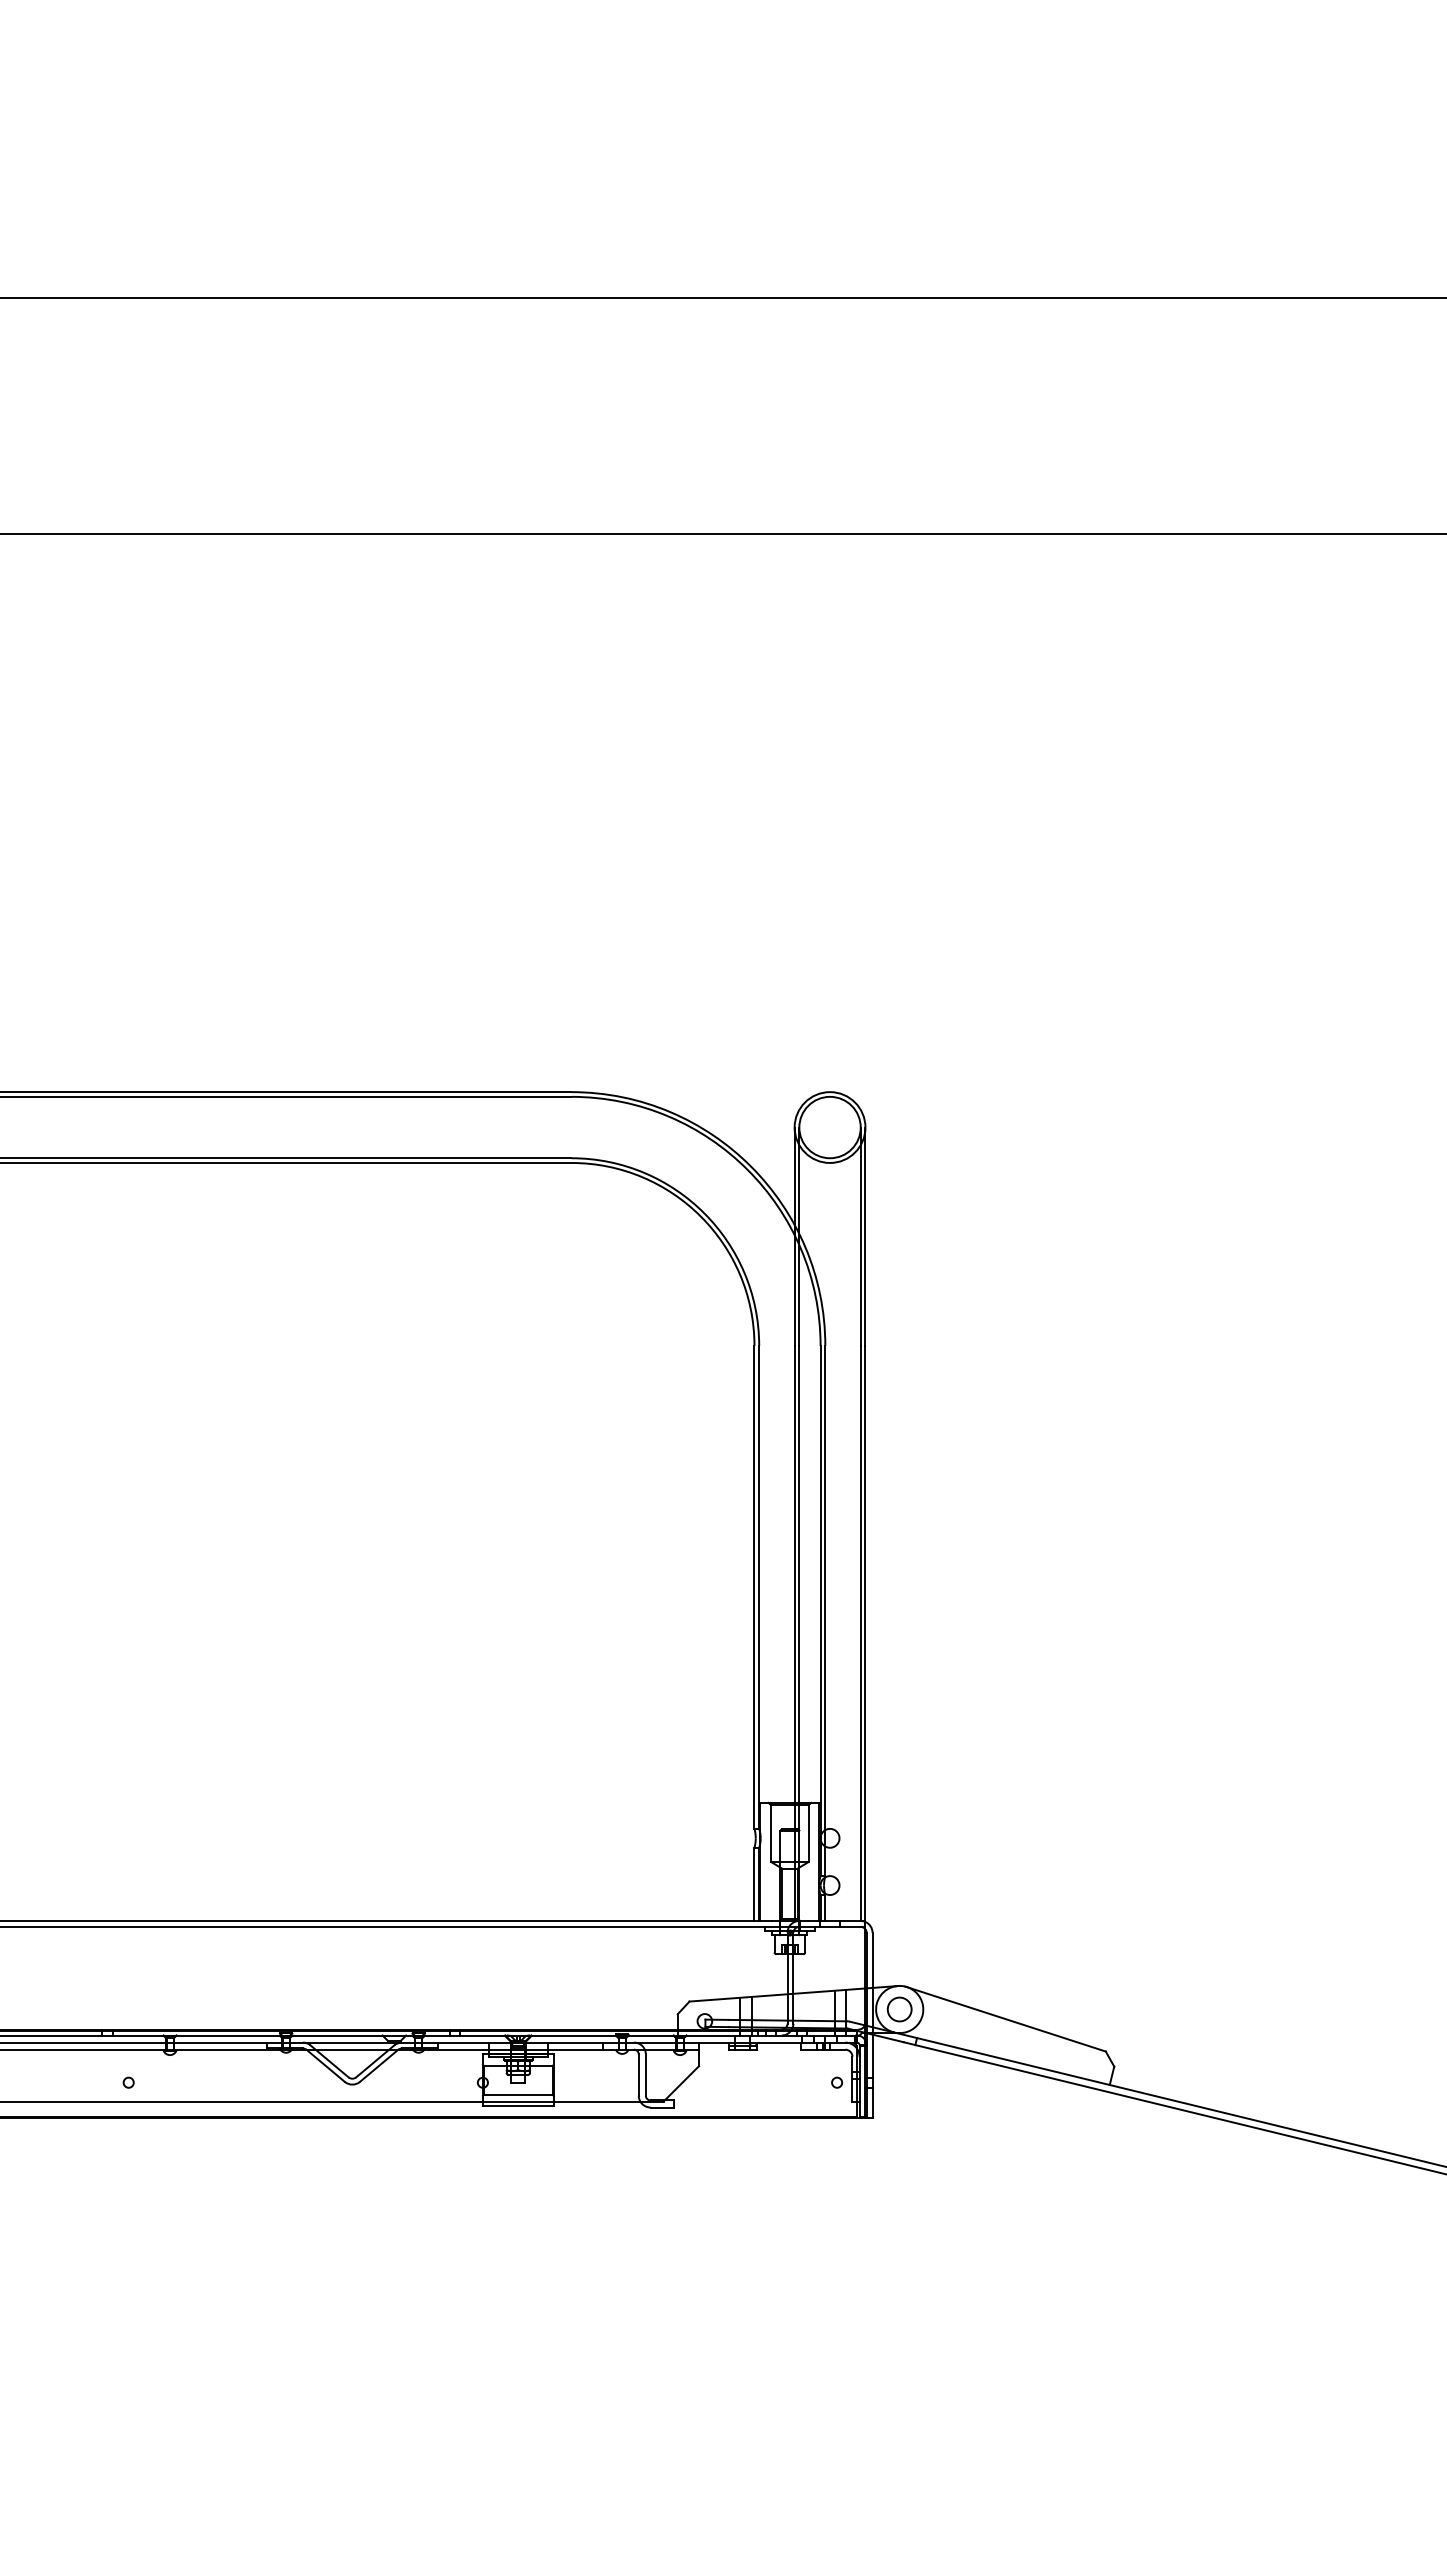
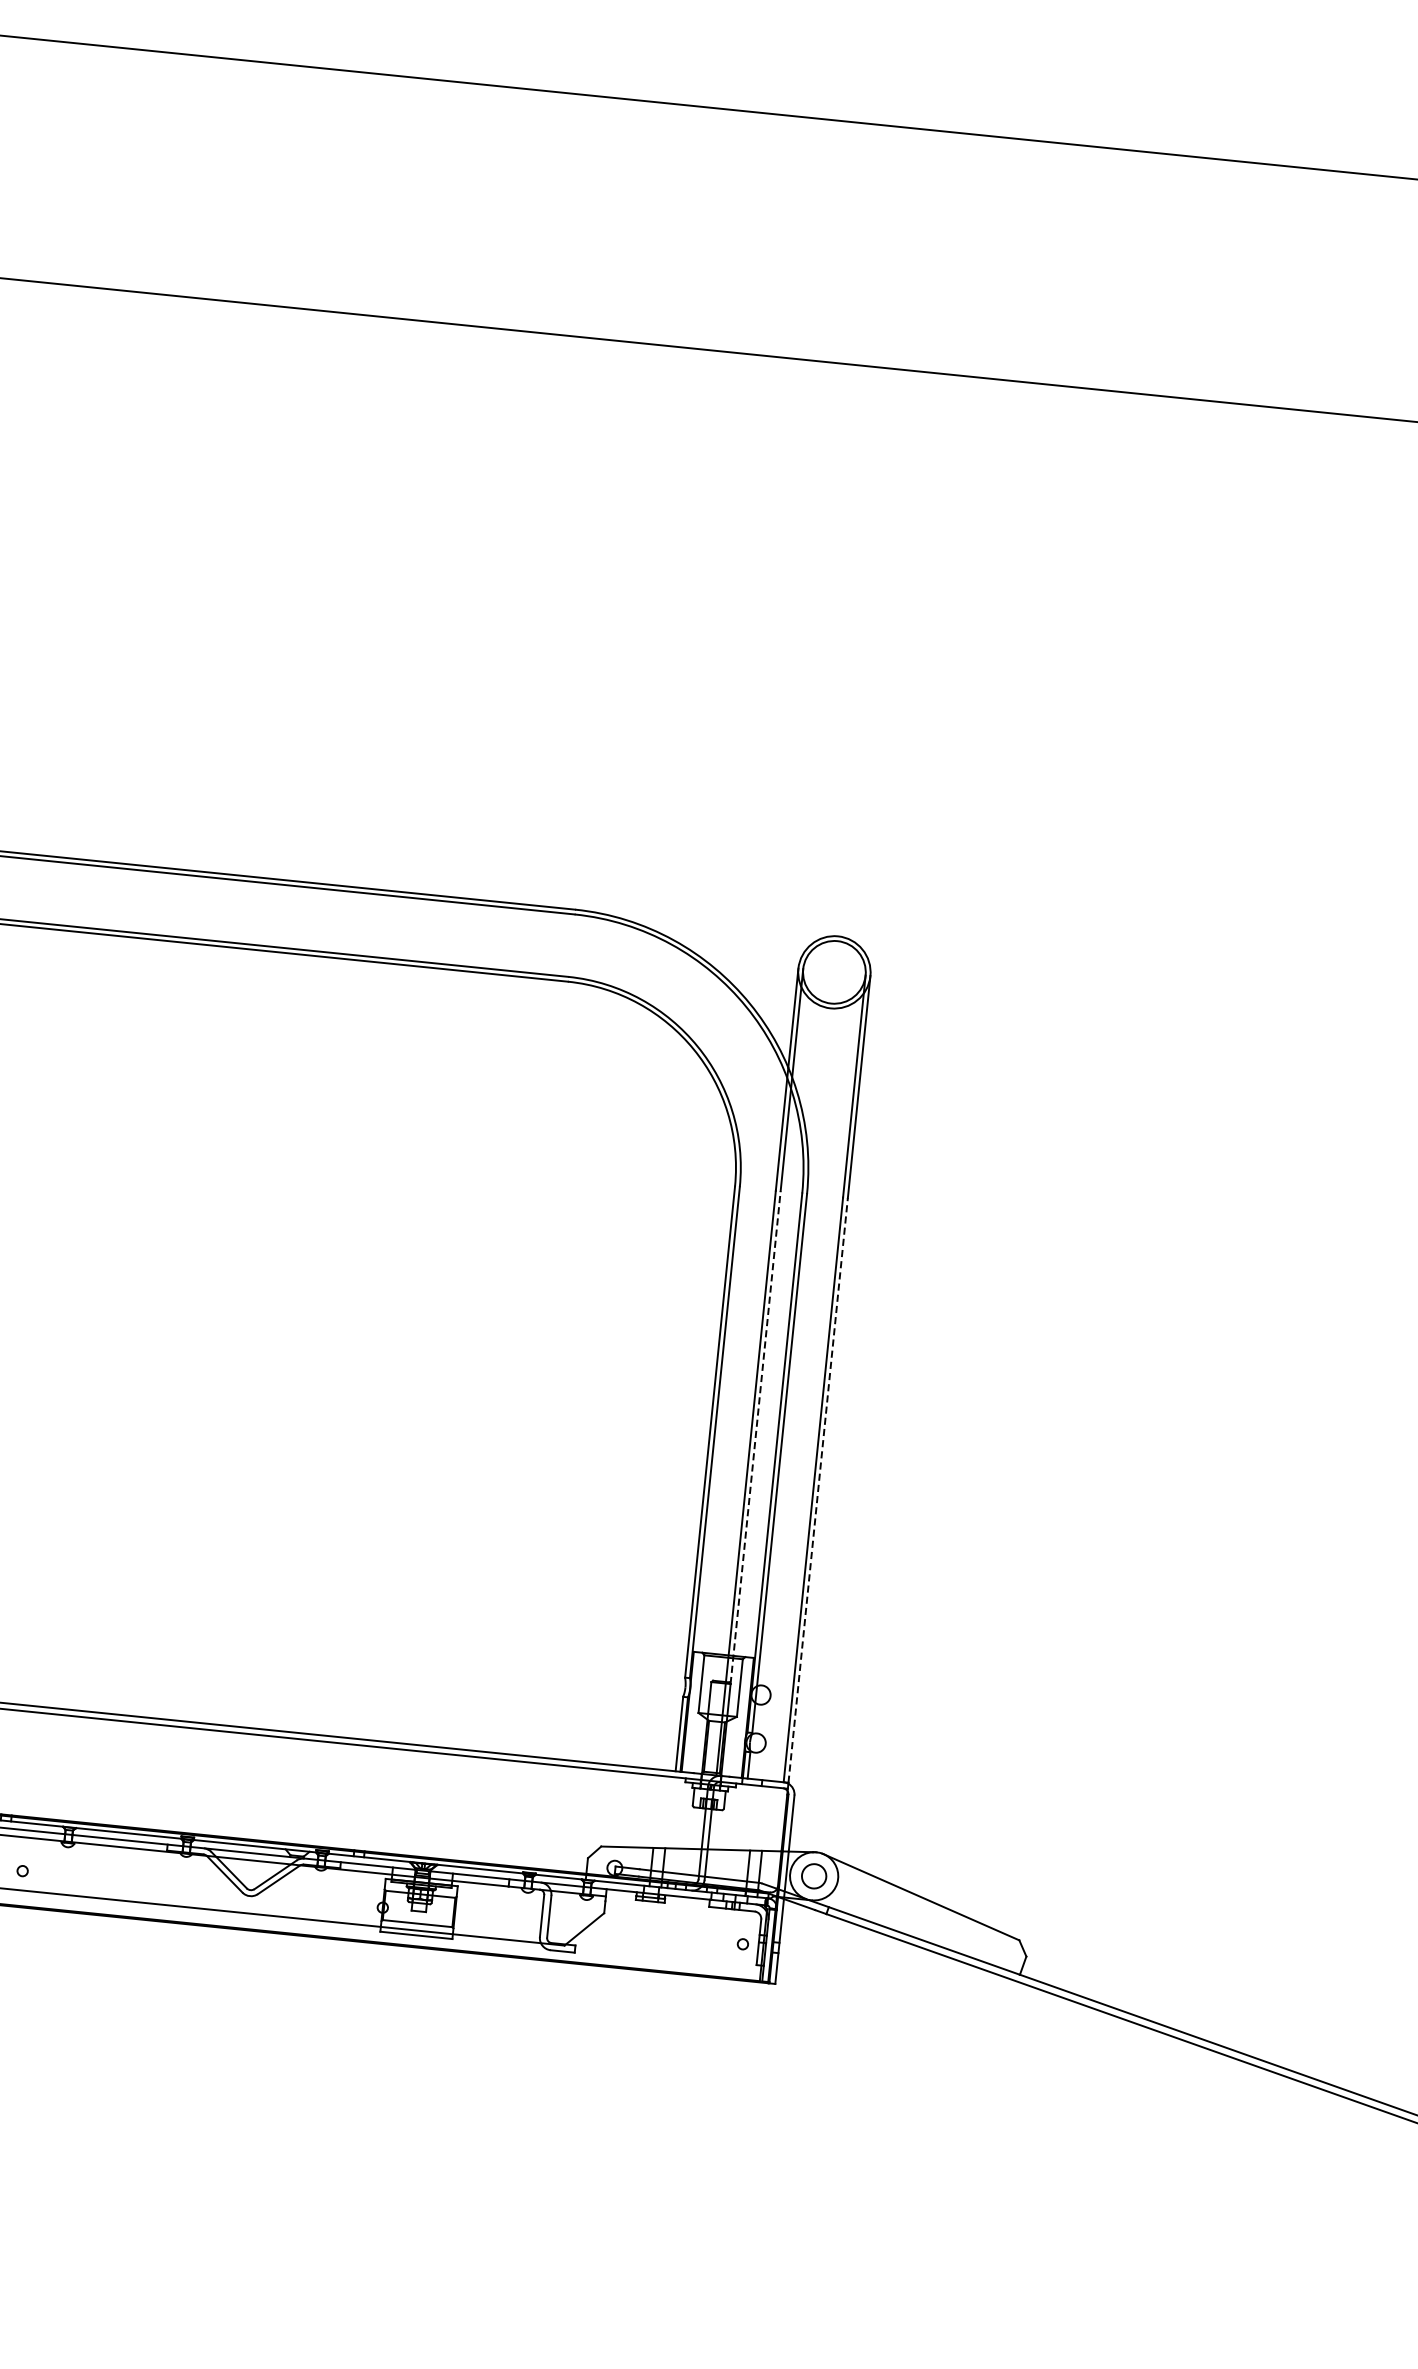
line: (799, 1587) -> (755, 1436), solid -> dashed
line: (865, 1632) -> (818, 1489), solid -> dashed

